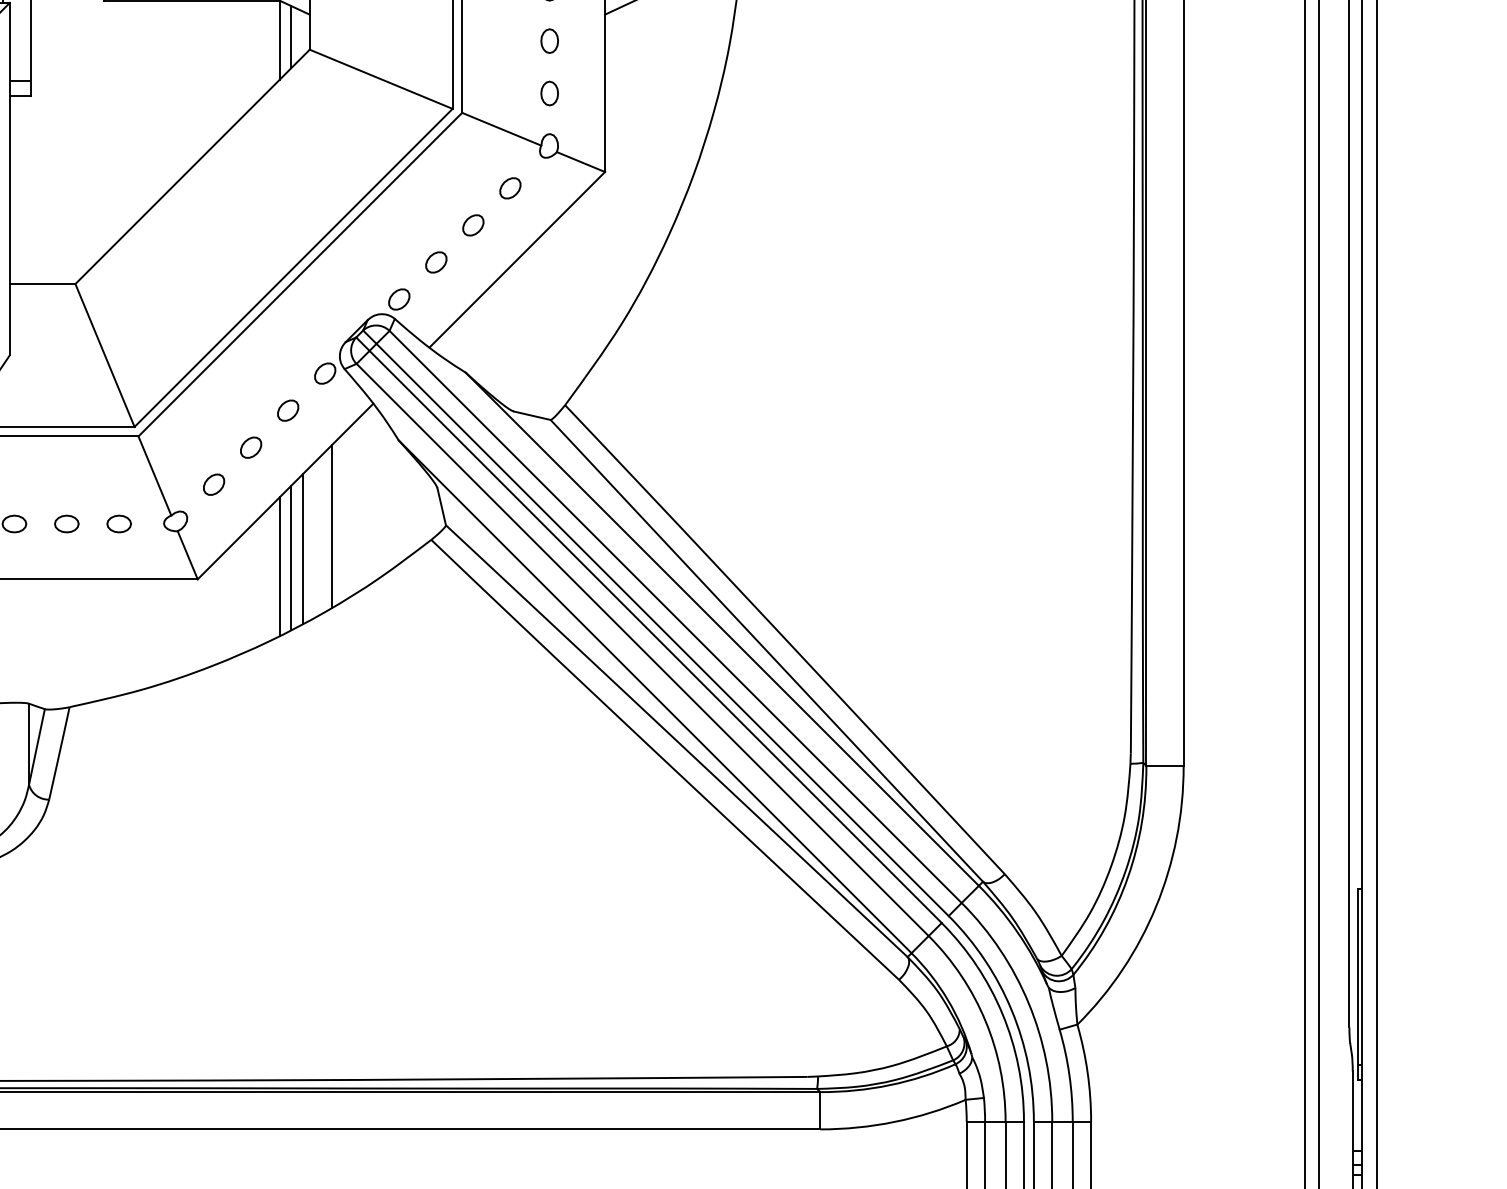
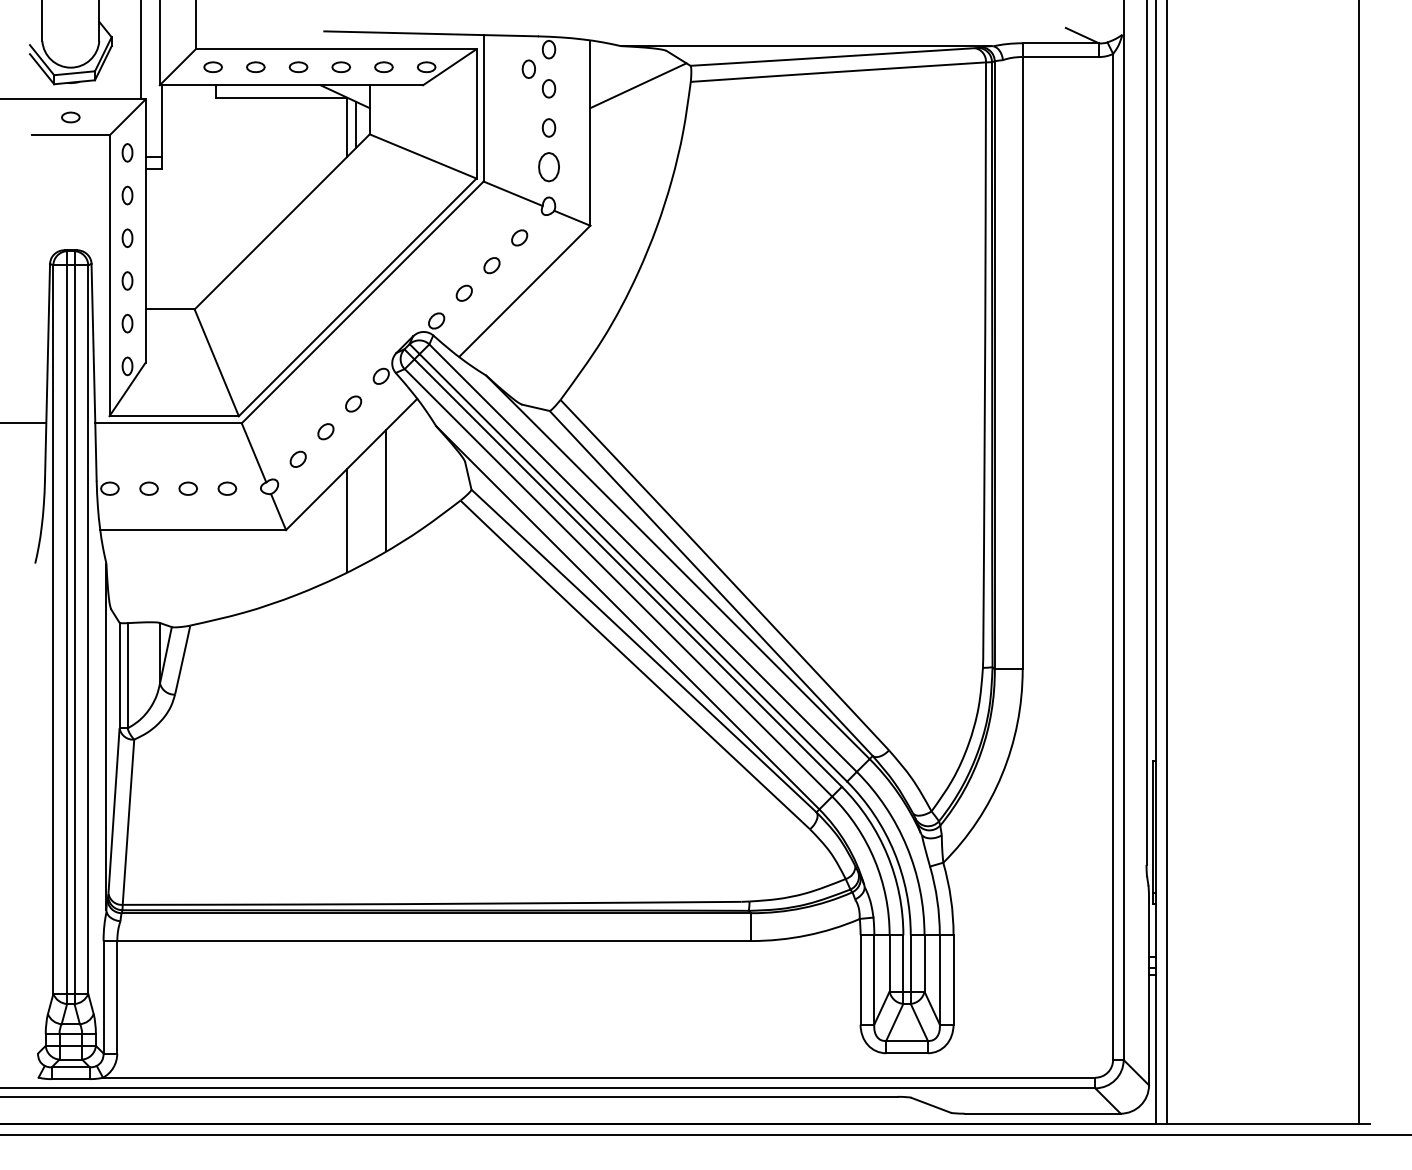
part: (549, 92) -> (548, 166), size x1.6
line: (302, 549) -> (364, 507), removed
line: (290, 557) -> (355, 513), removed

